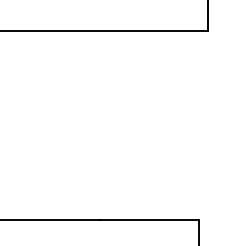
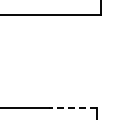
line: (148, 220) -> (72, 107), solid -> dashed

